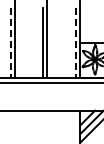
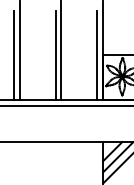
line: (10, 42) -> (13, 54), dashed -> solid
line: (75, 43) -> (97, 55), dashed -> solid

